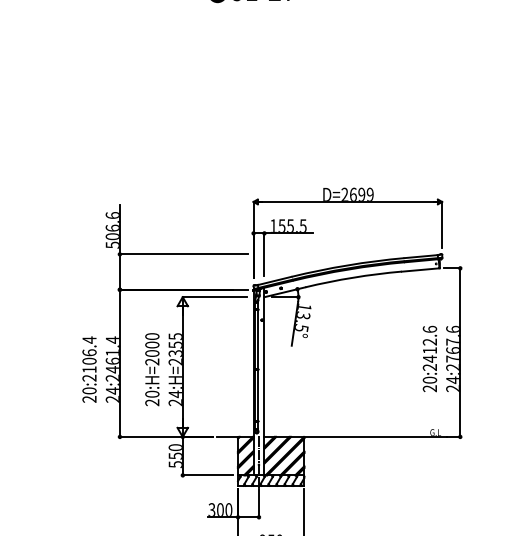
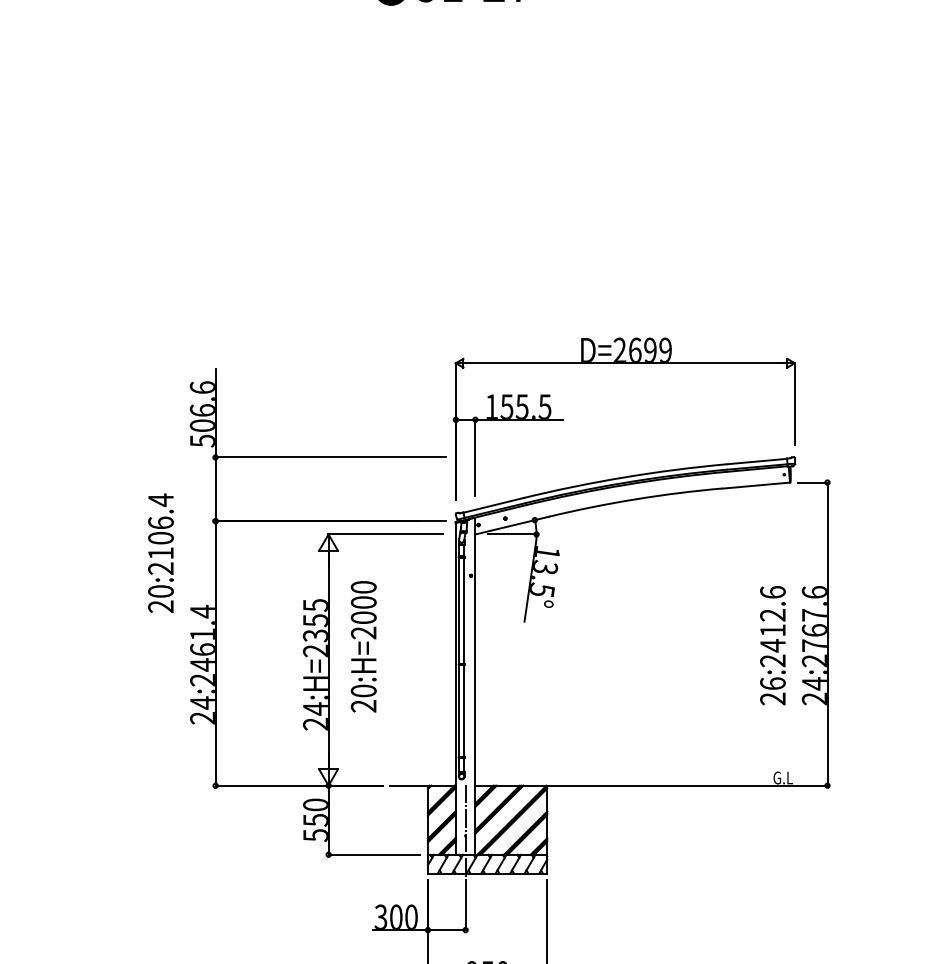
text: (89, 369) -> (160, 553), moved
text: (152, 369) -> (364, 646), moved
text: (429, 379) -> (772, 682), 20:2412.6 -> 26:2412.6

